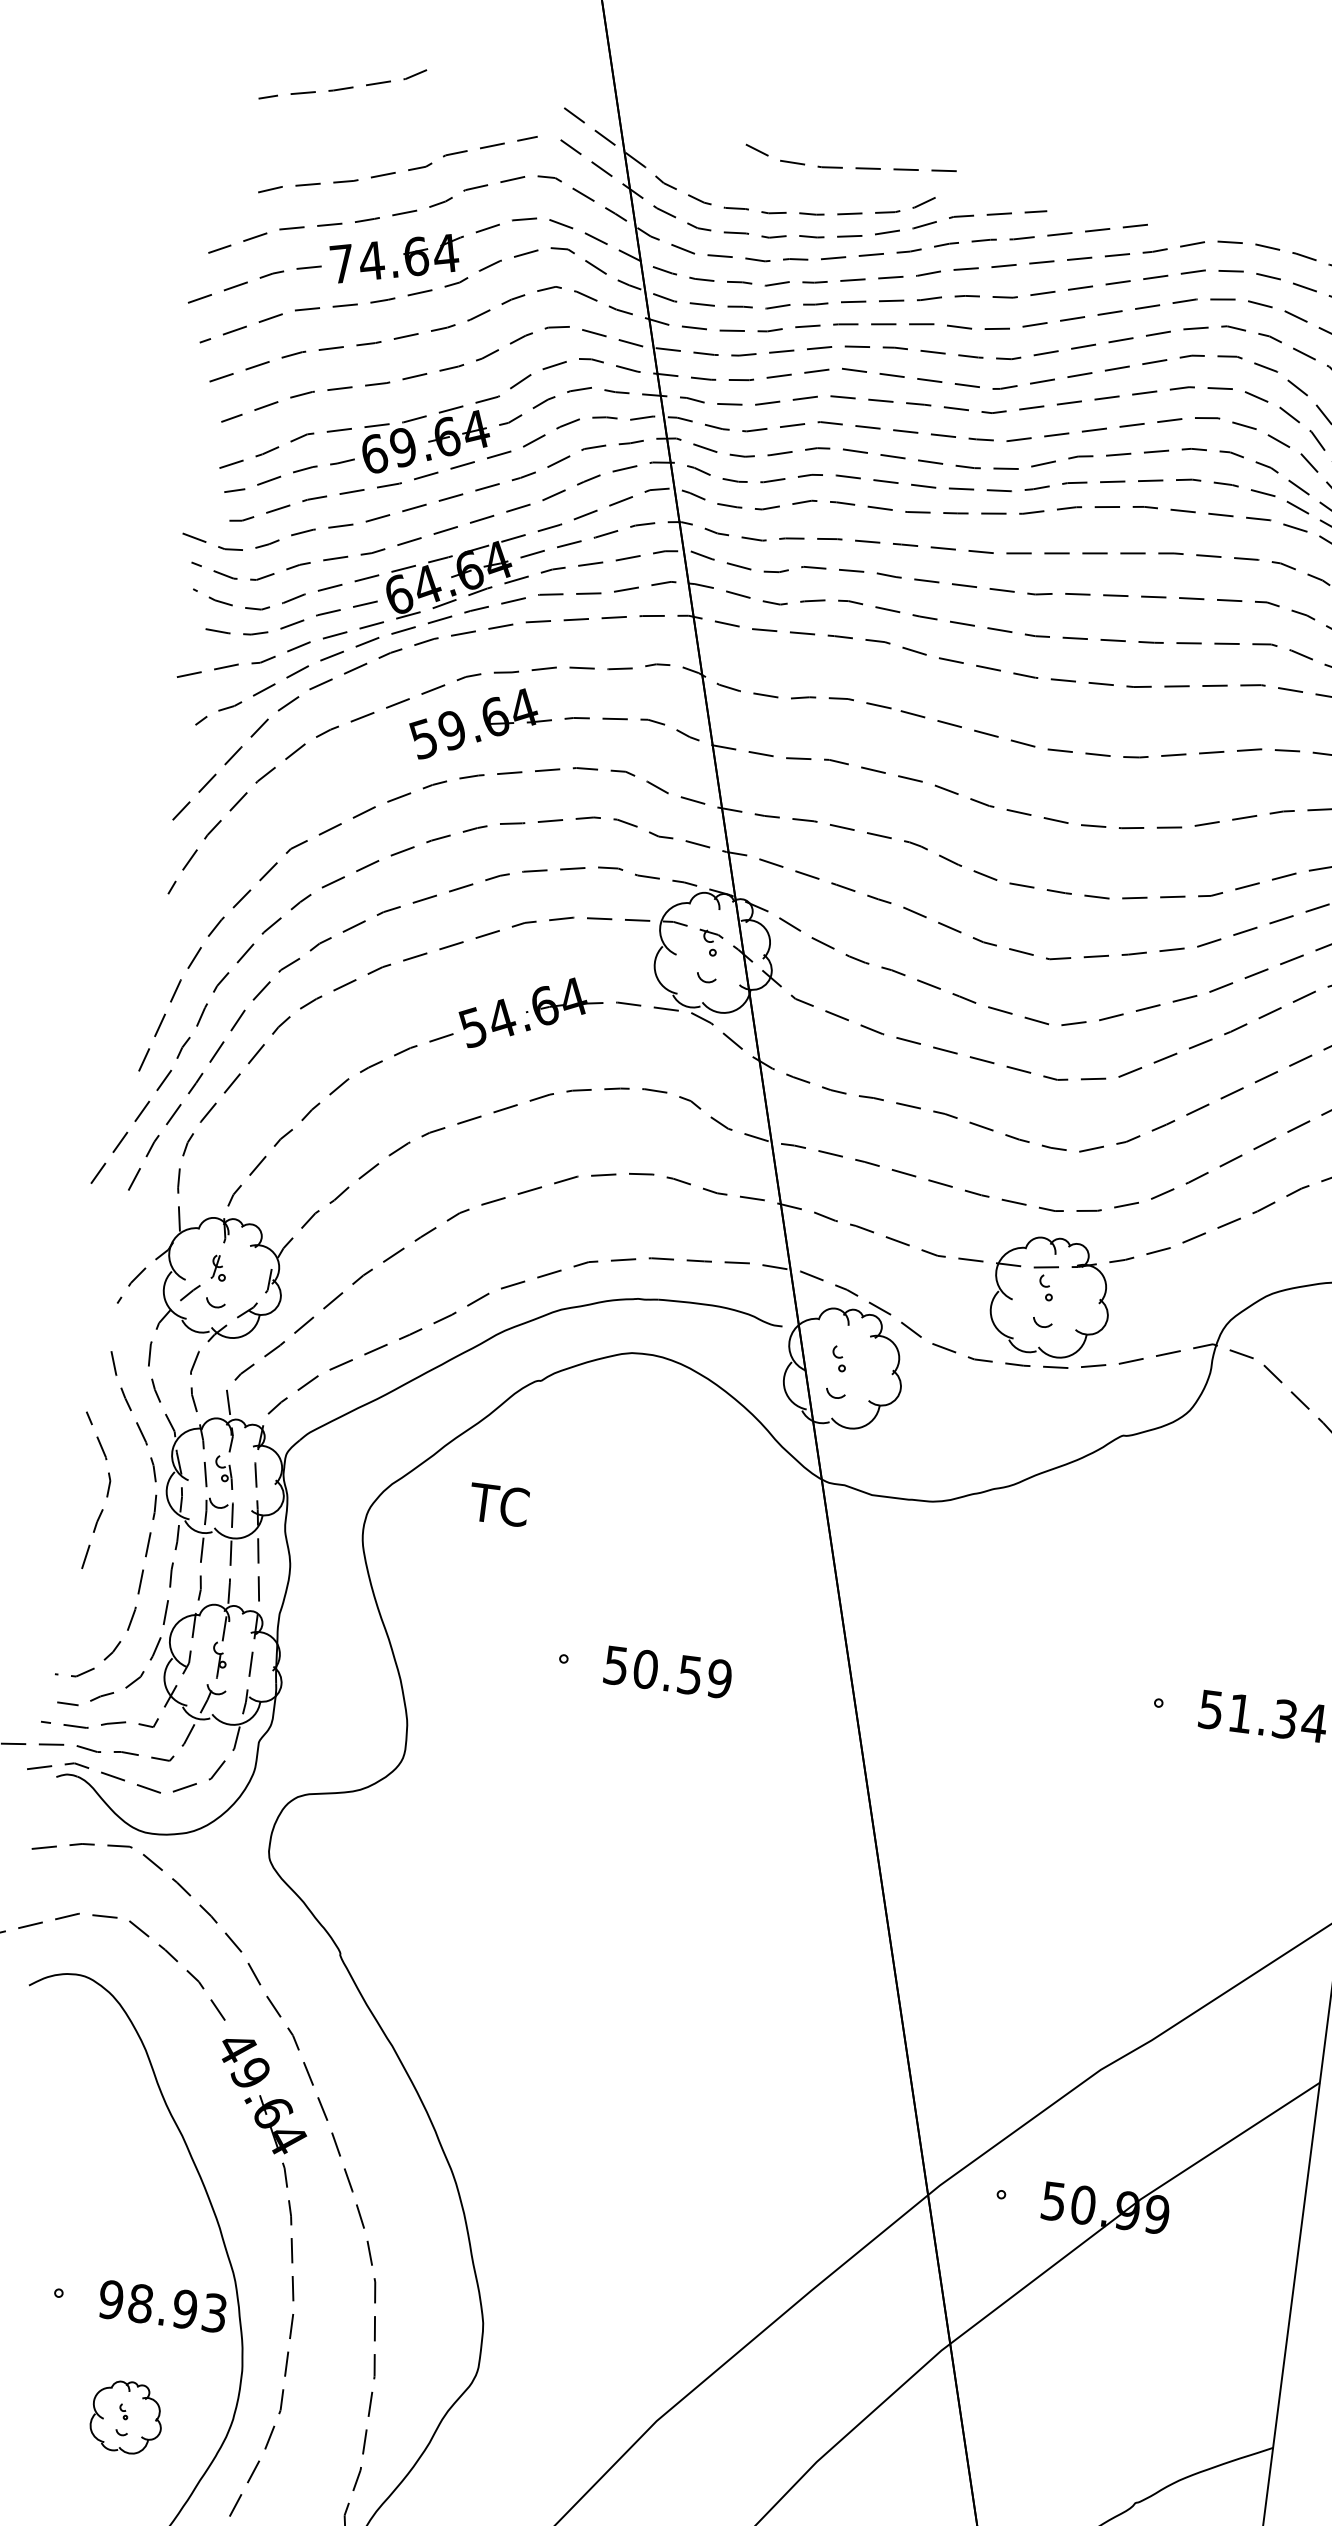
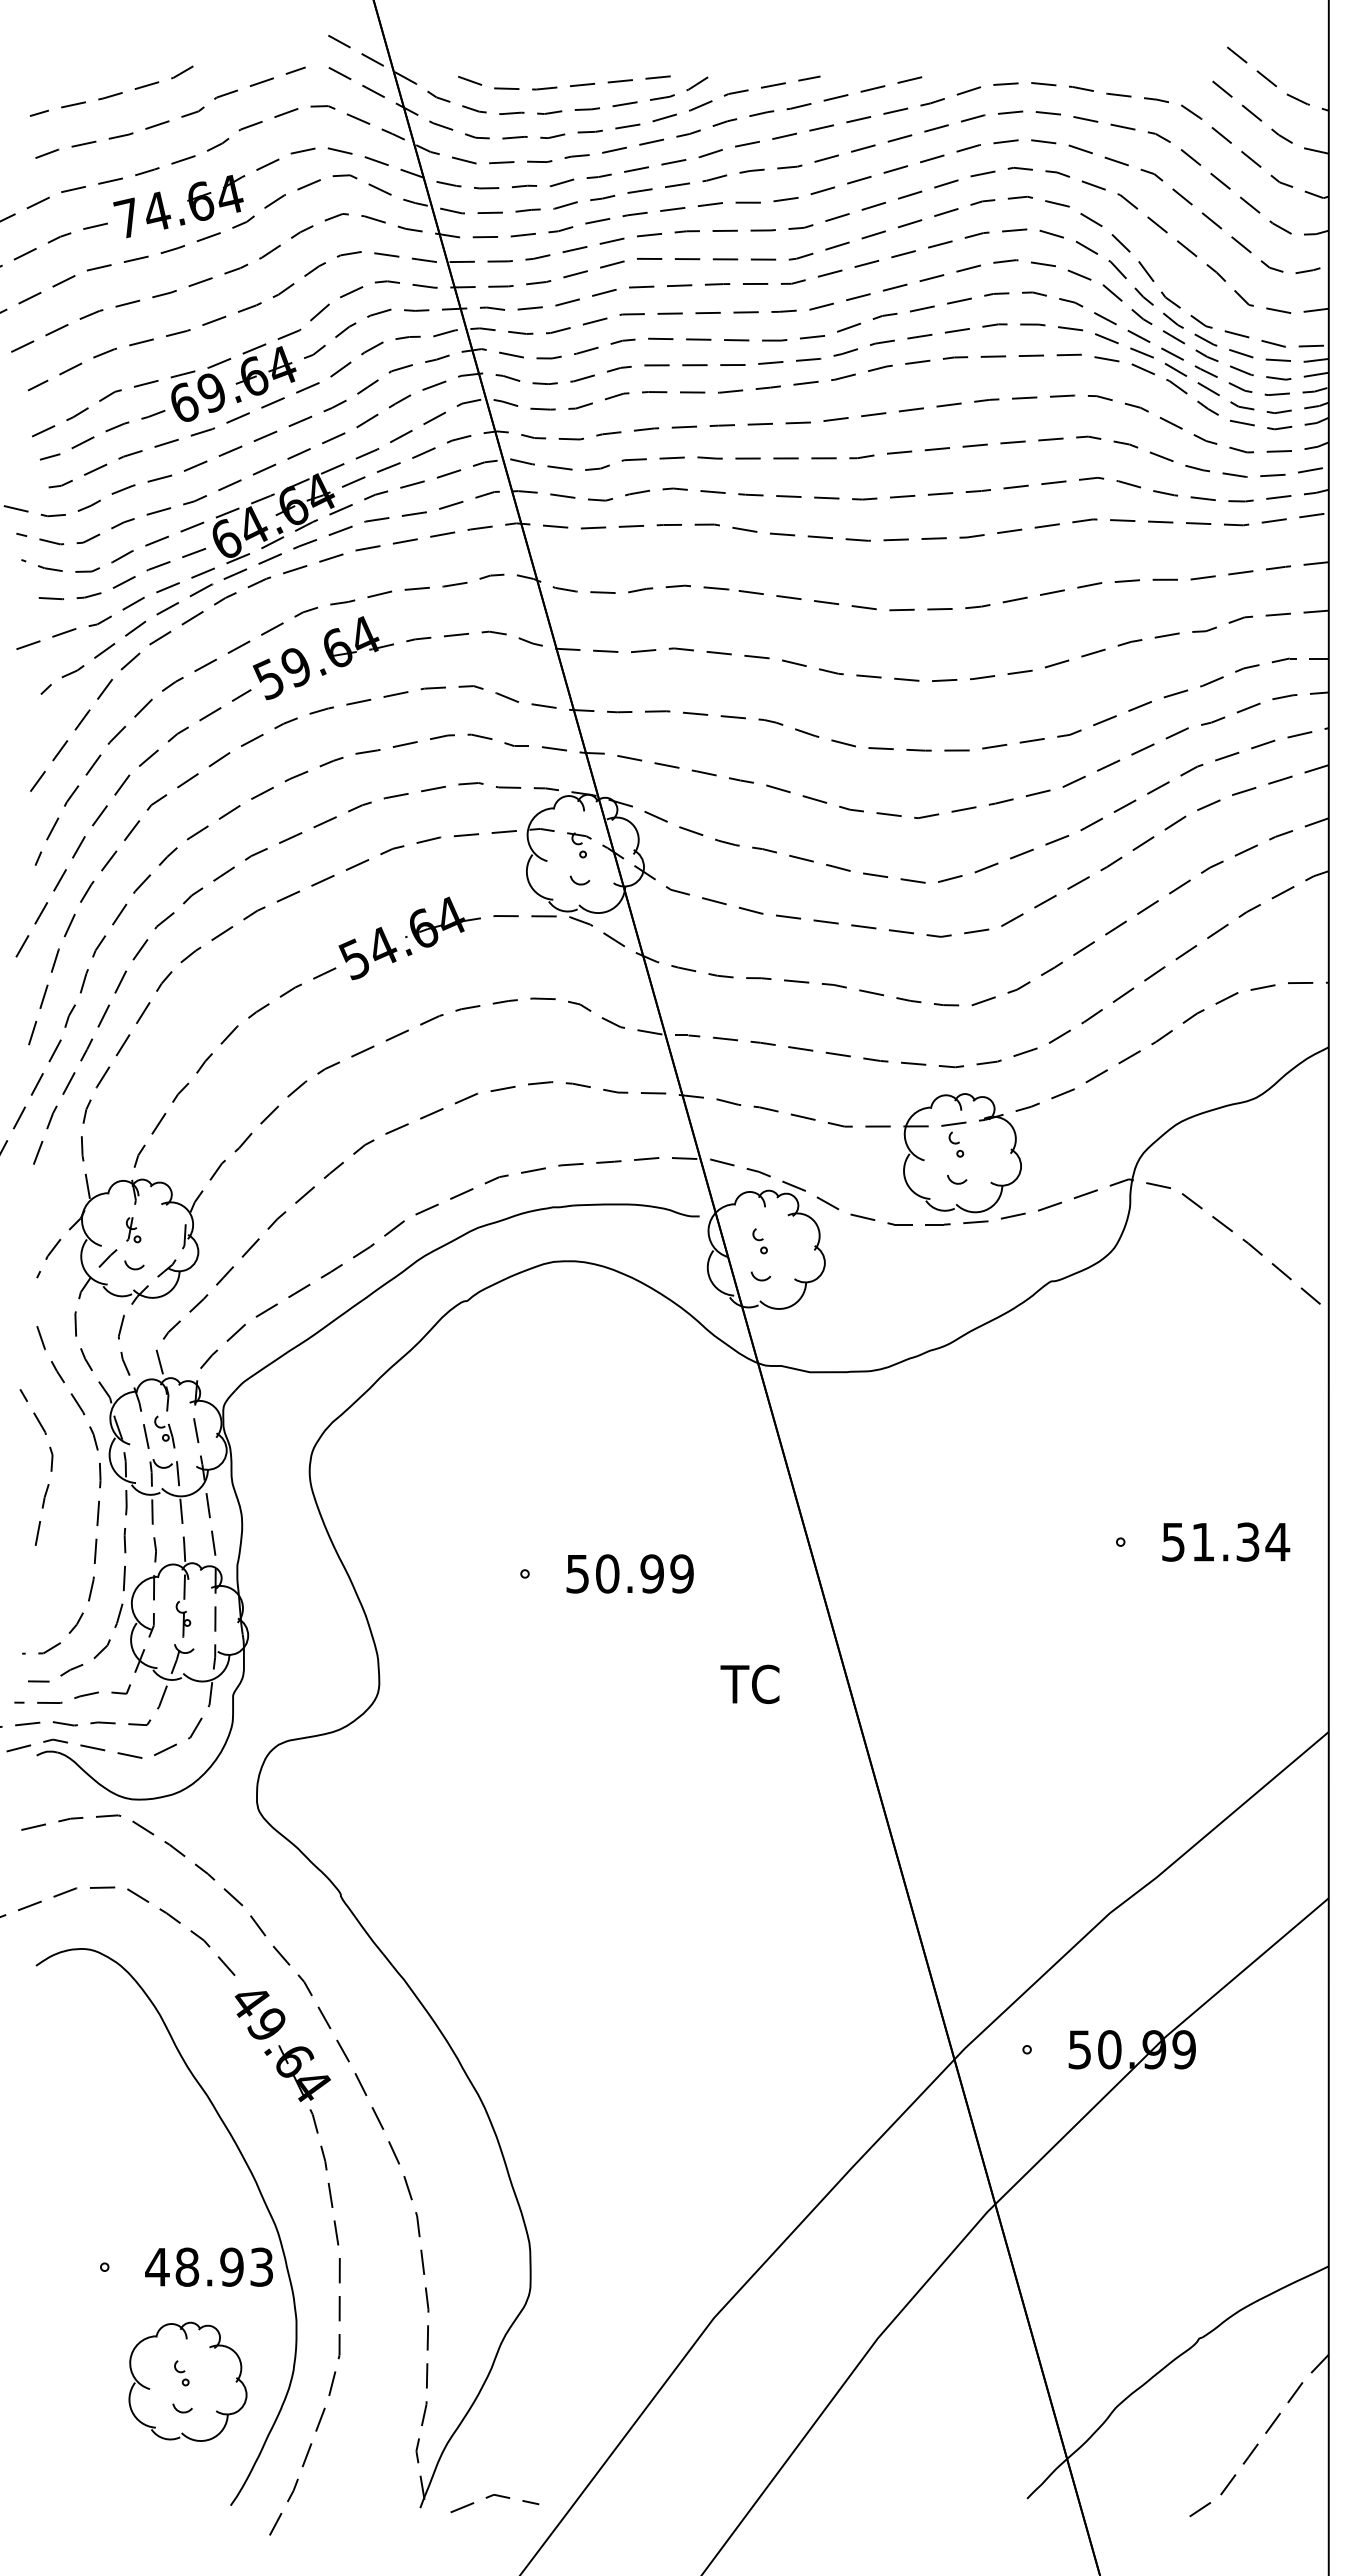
line: (343, 87) -> (112, 94), moved
line: (856, 167) -> (570, 85), moved
line: (247, 845) -> (107, 807), added
text: (498, 1504) -> (749, 1684), moved
text: (689, 1674) -> (651, 1573), 50.59 -> 50.99
text: (111, 2299) -> (157, 2266), 98.93 -> 48.93
part: (126, 2417) -> (187, 2381), size x1.67

